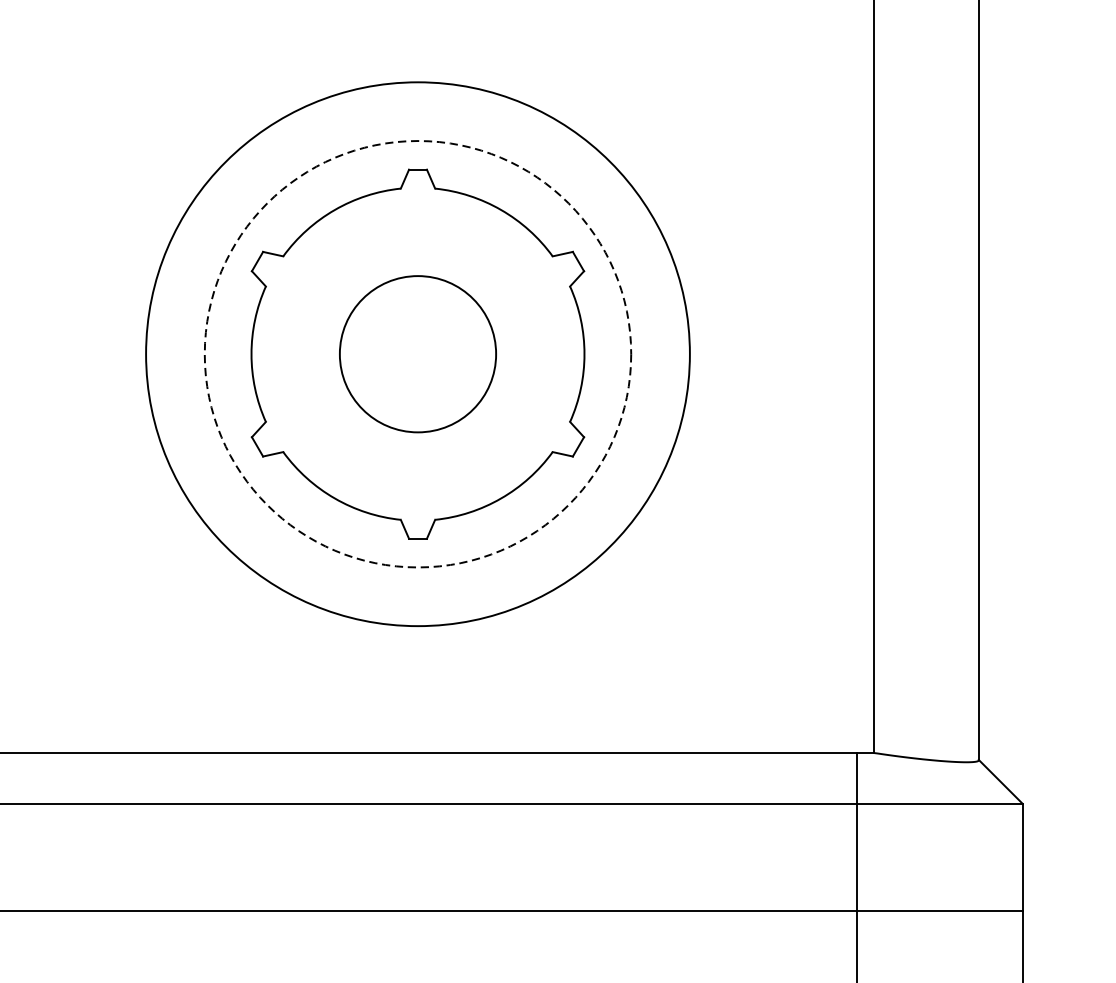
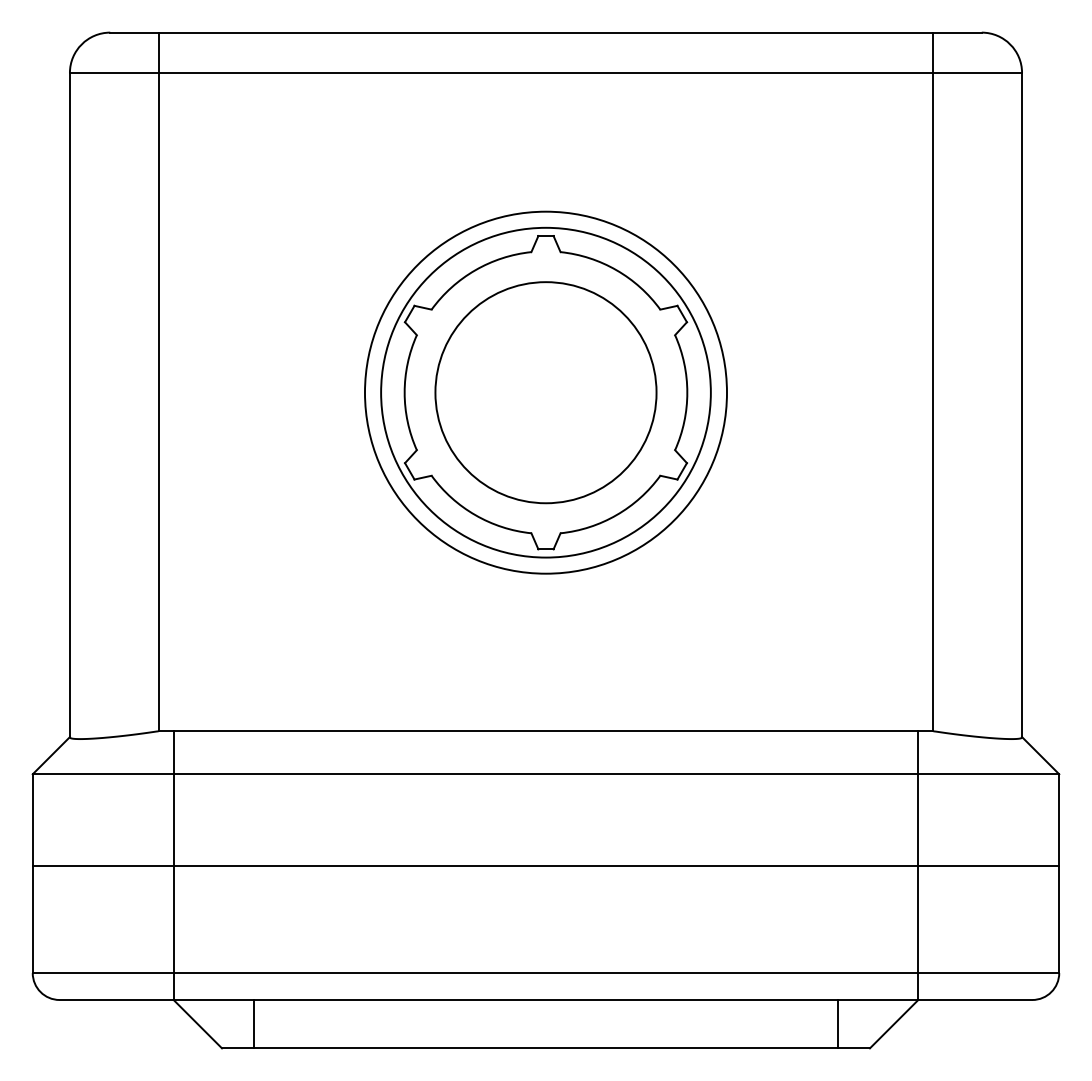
circle: (417, 353) -> (545, 392), dashed -> solid
circle: (417, 353) -> (545, 392), size x0.71
circle: (417, 353) -> (545, 392), size x1.67

